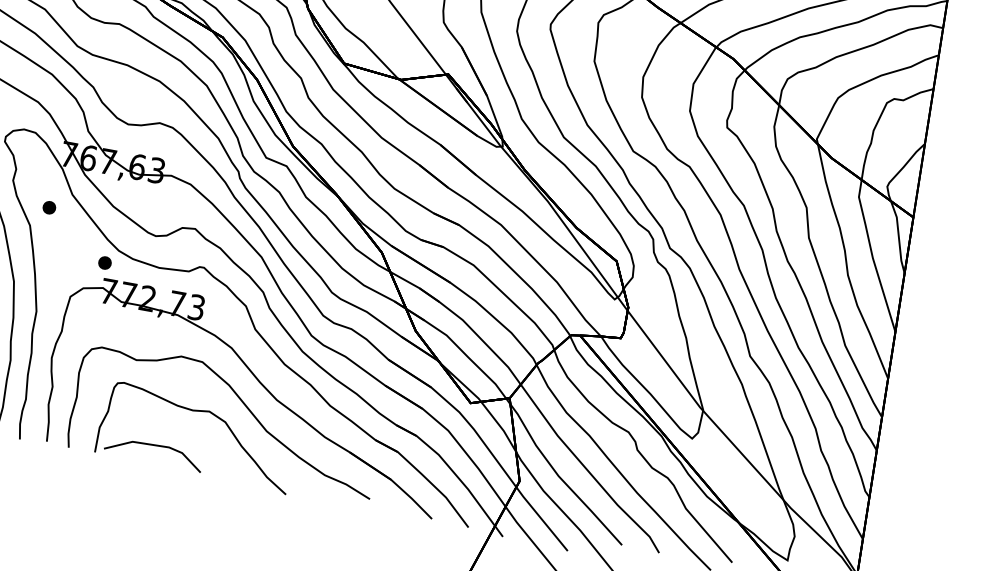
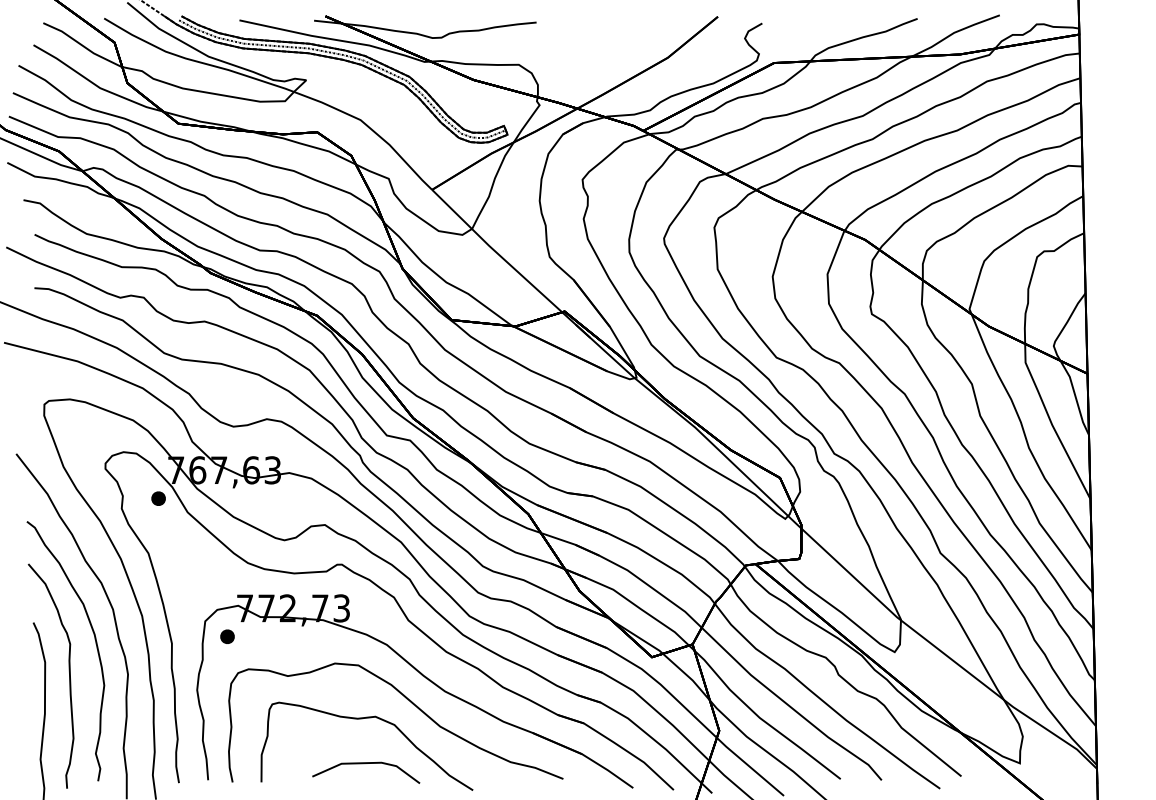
part: (49, 207) -> (158, 498), moved
part: (105, 262) -> (227, 636), moved
part: (153, 446) -> (364, 764), moved

